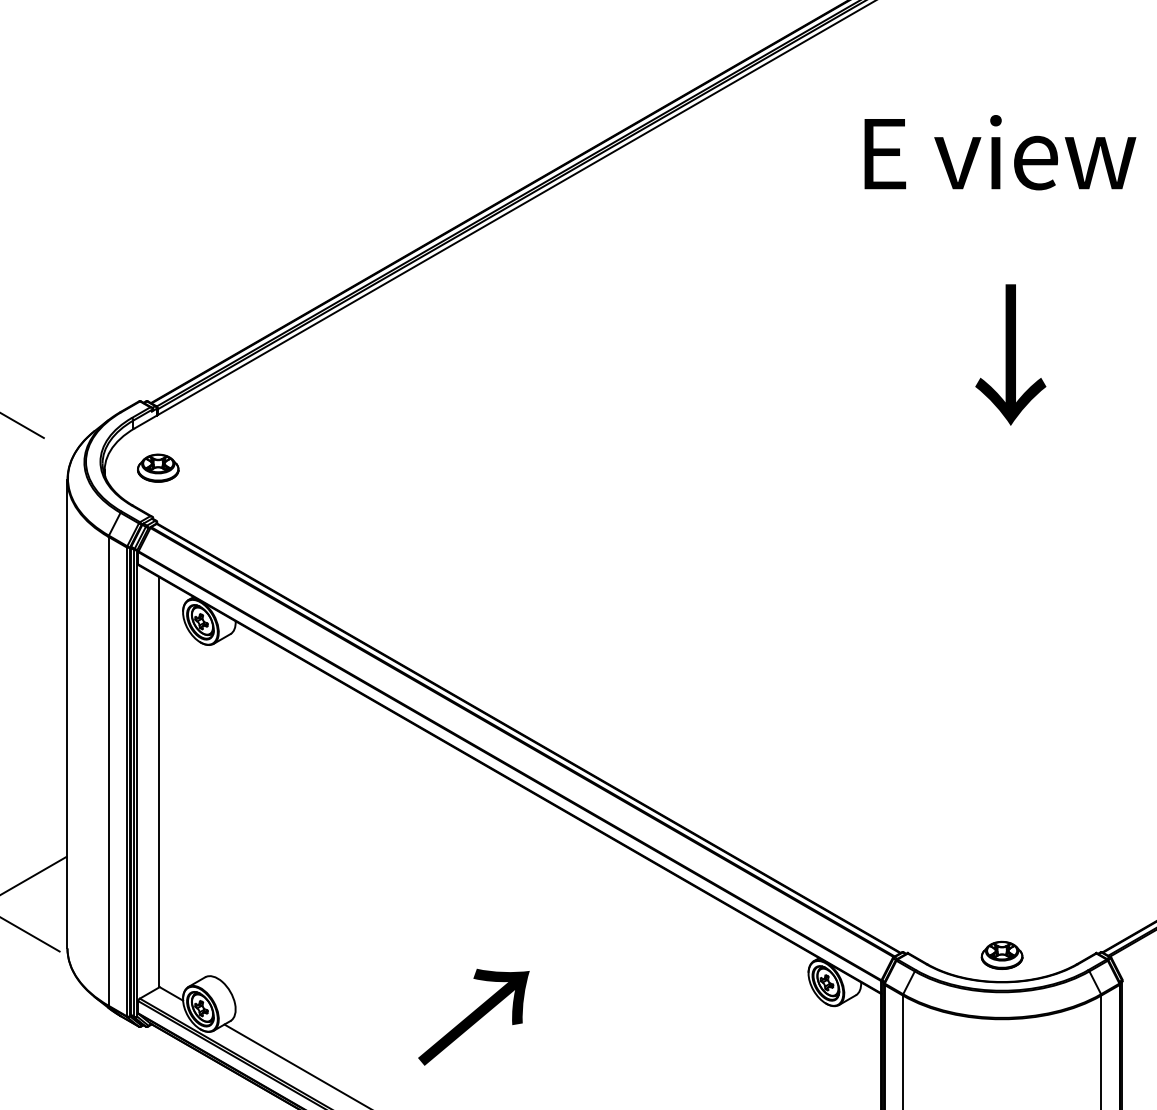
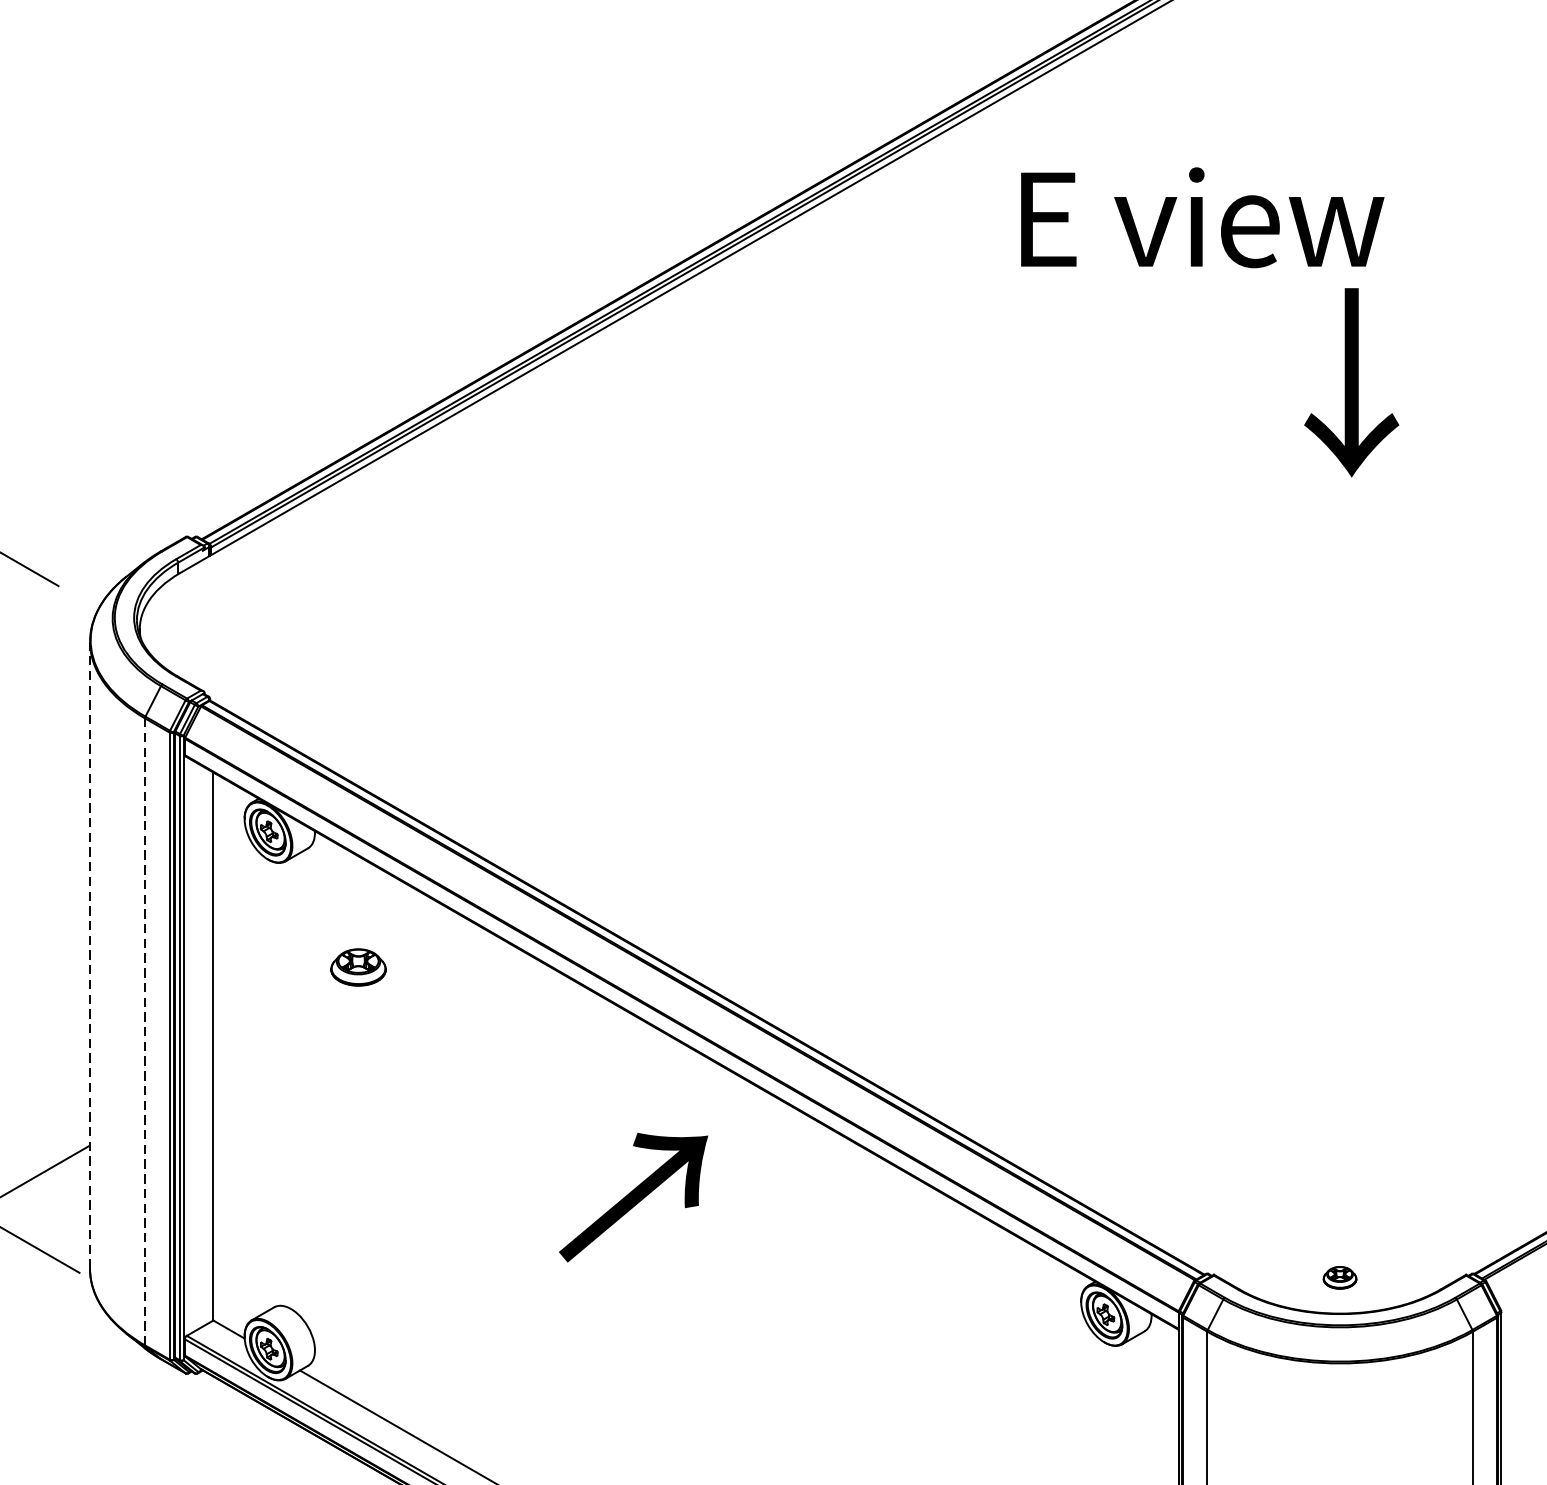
text: (1000, 152) -> (1202, 217), moved
text: (1010, 354) -> (1351, 382), moved
part: (158, 467) -> (358, 966), moved
line: (67, 713) -> (90, 954), solid -> dashed
line: (108, 770) -> (144, 1030), solid -> dashed
part: (1001, 954) -> (1339, 1276), size x0.6
text: (473, 1016) -> (633, 1196), moved

